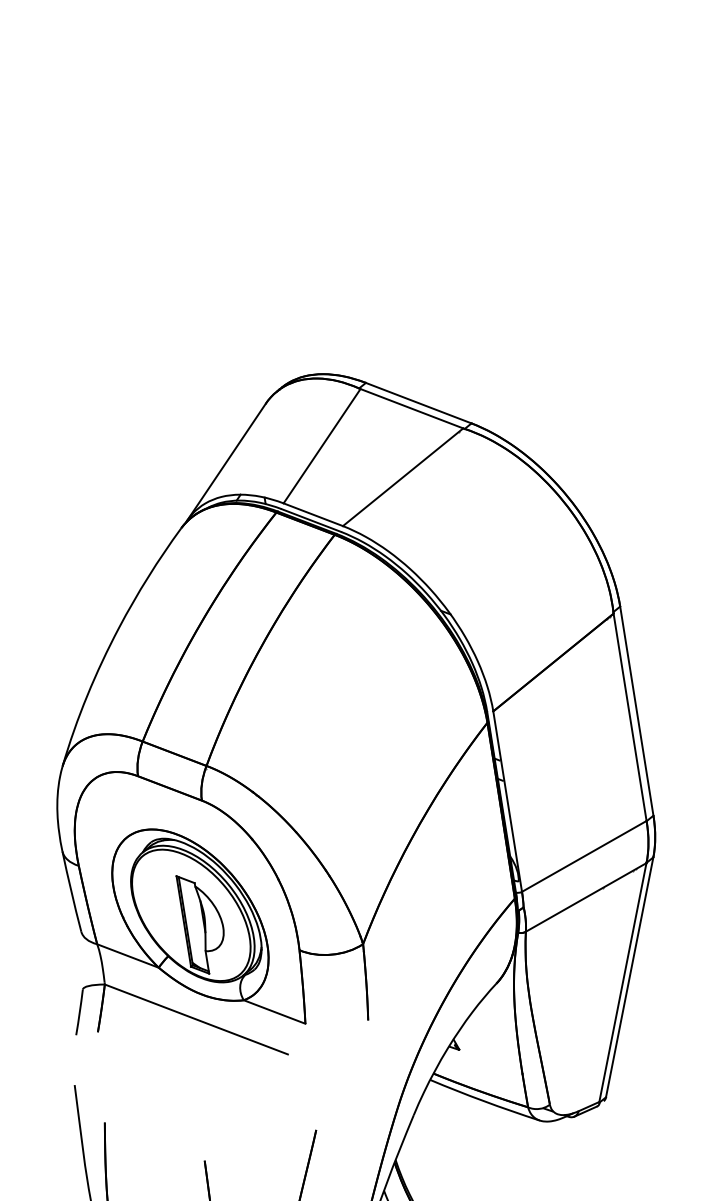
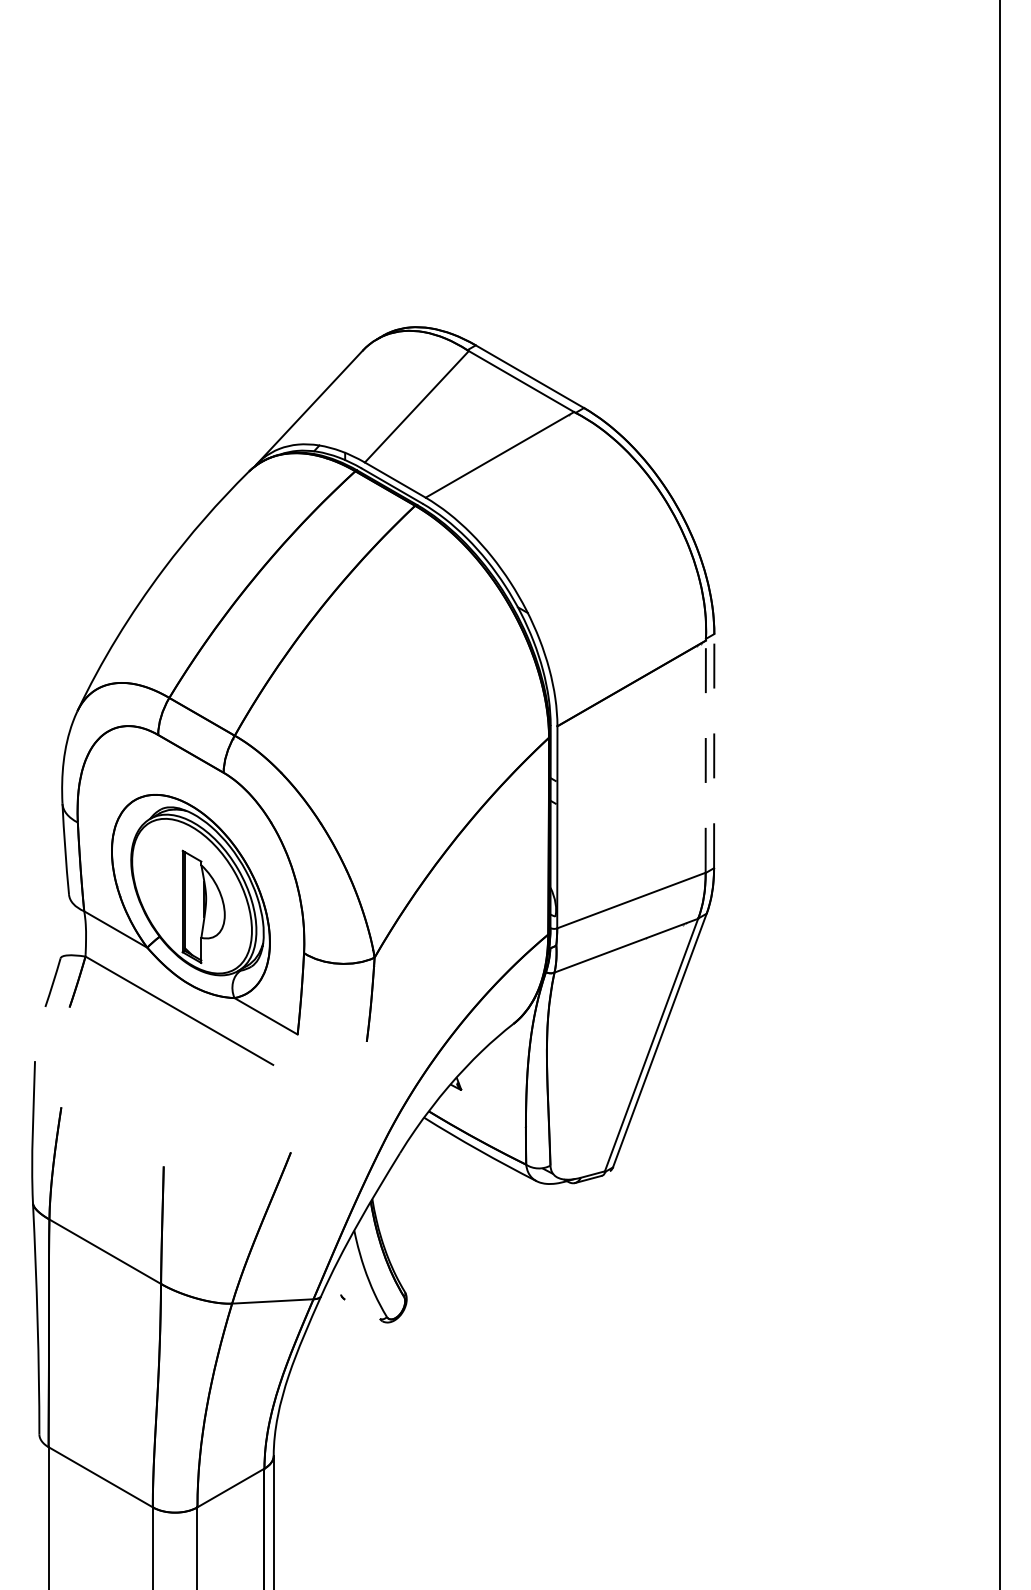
line: (636, 710) -> (714, 750), solid -> dashed
line: (629, 717) -> (705, 756), solid -> dashed

